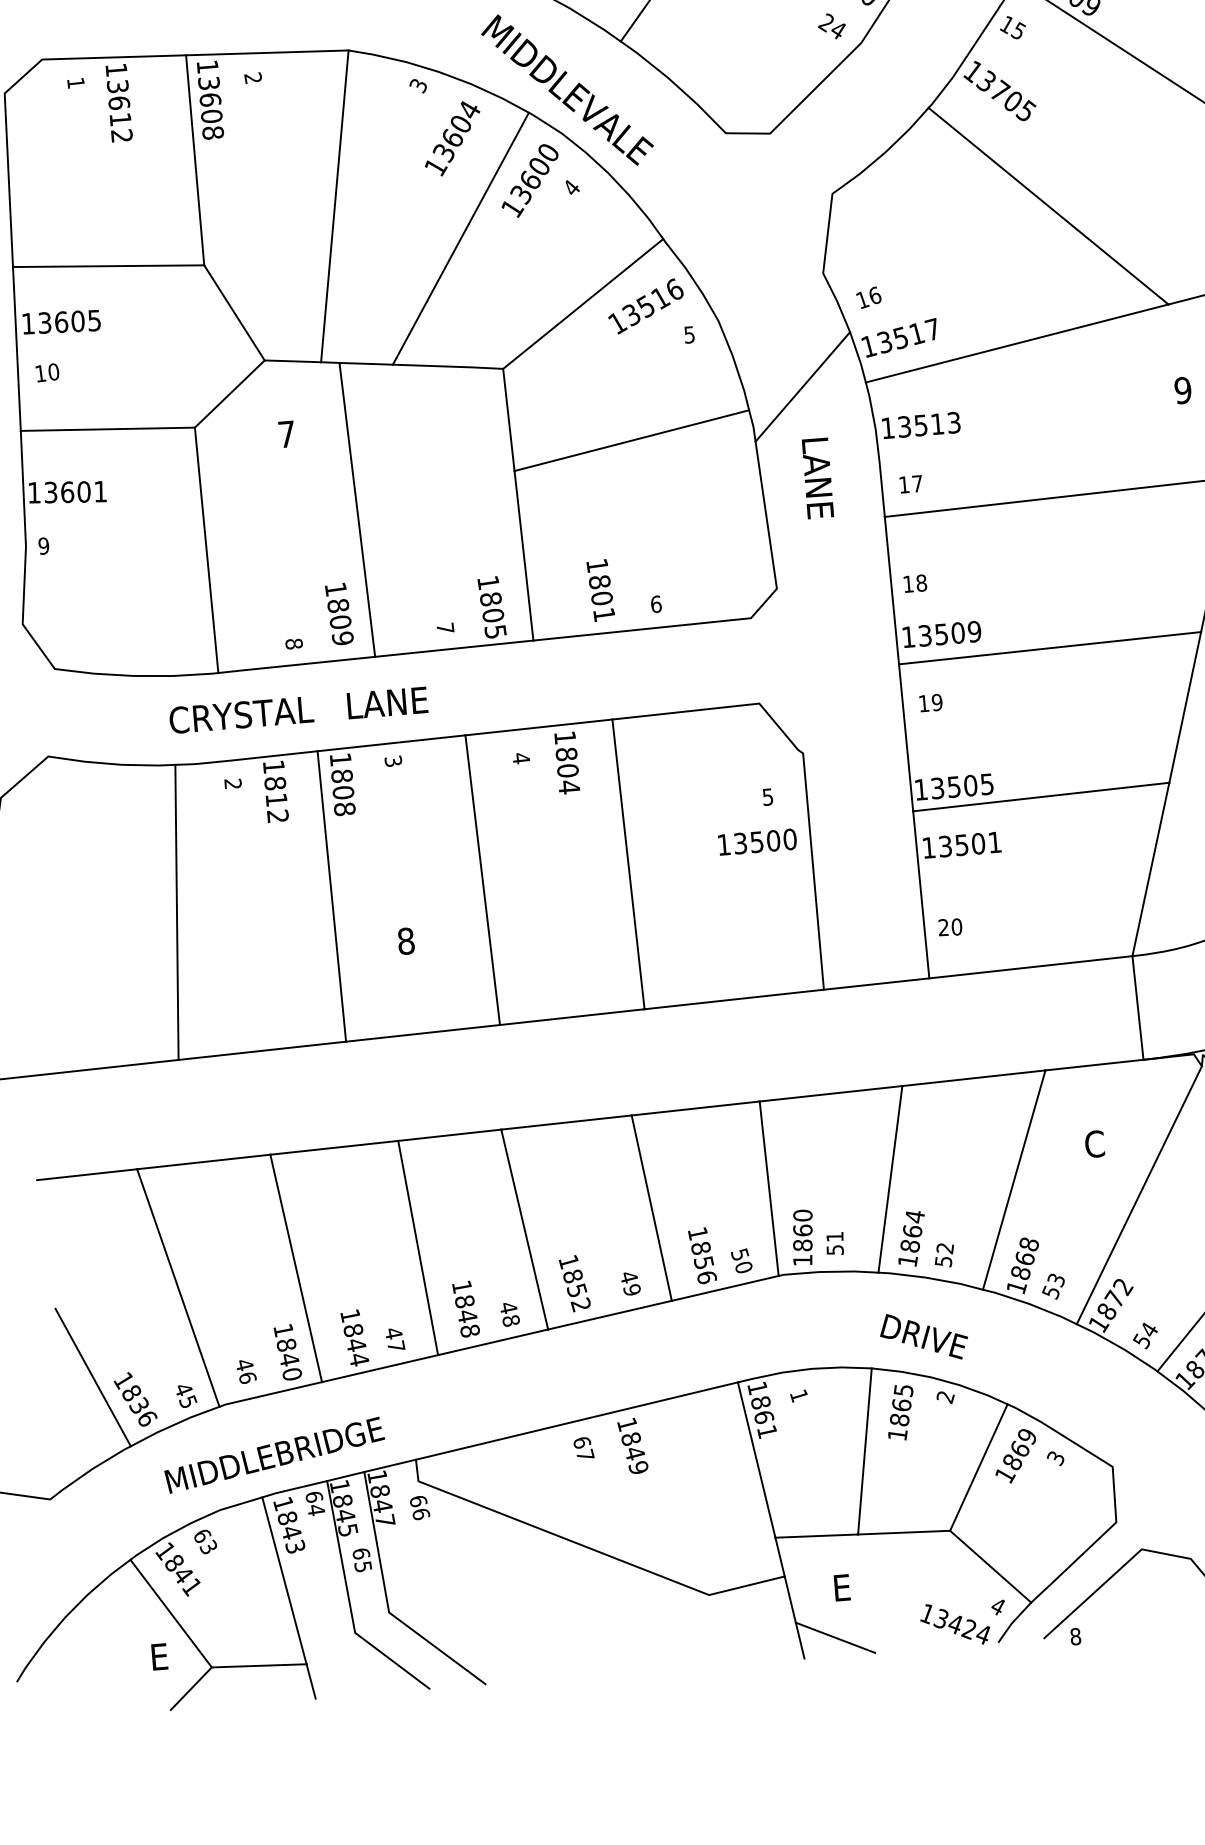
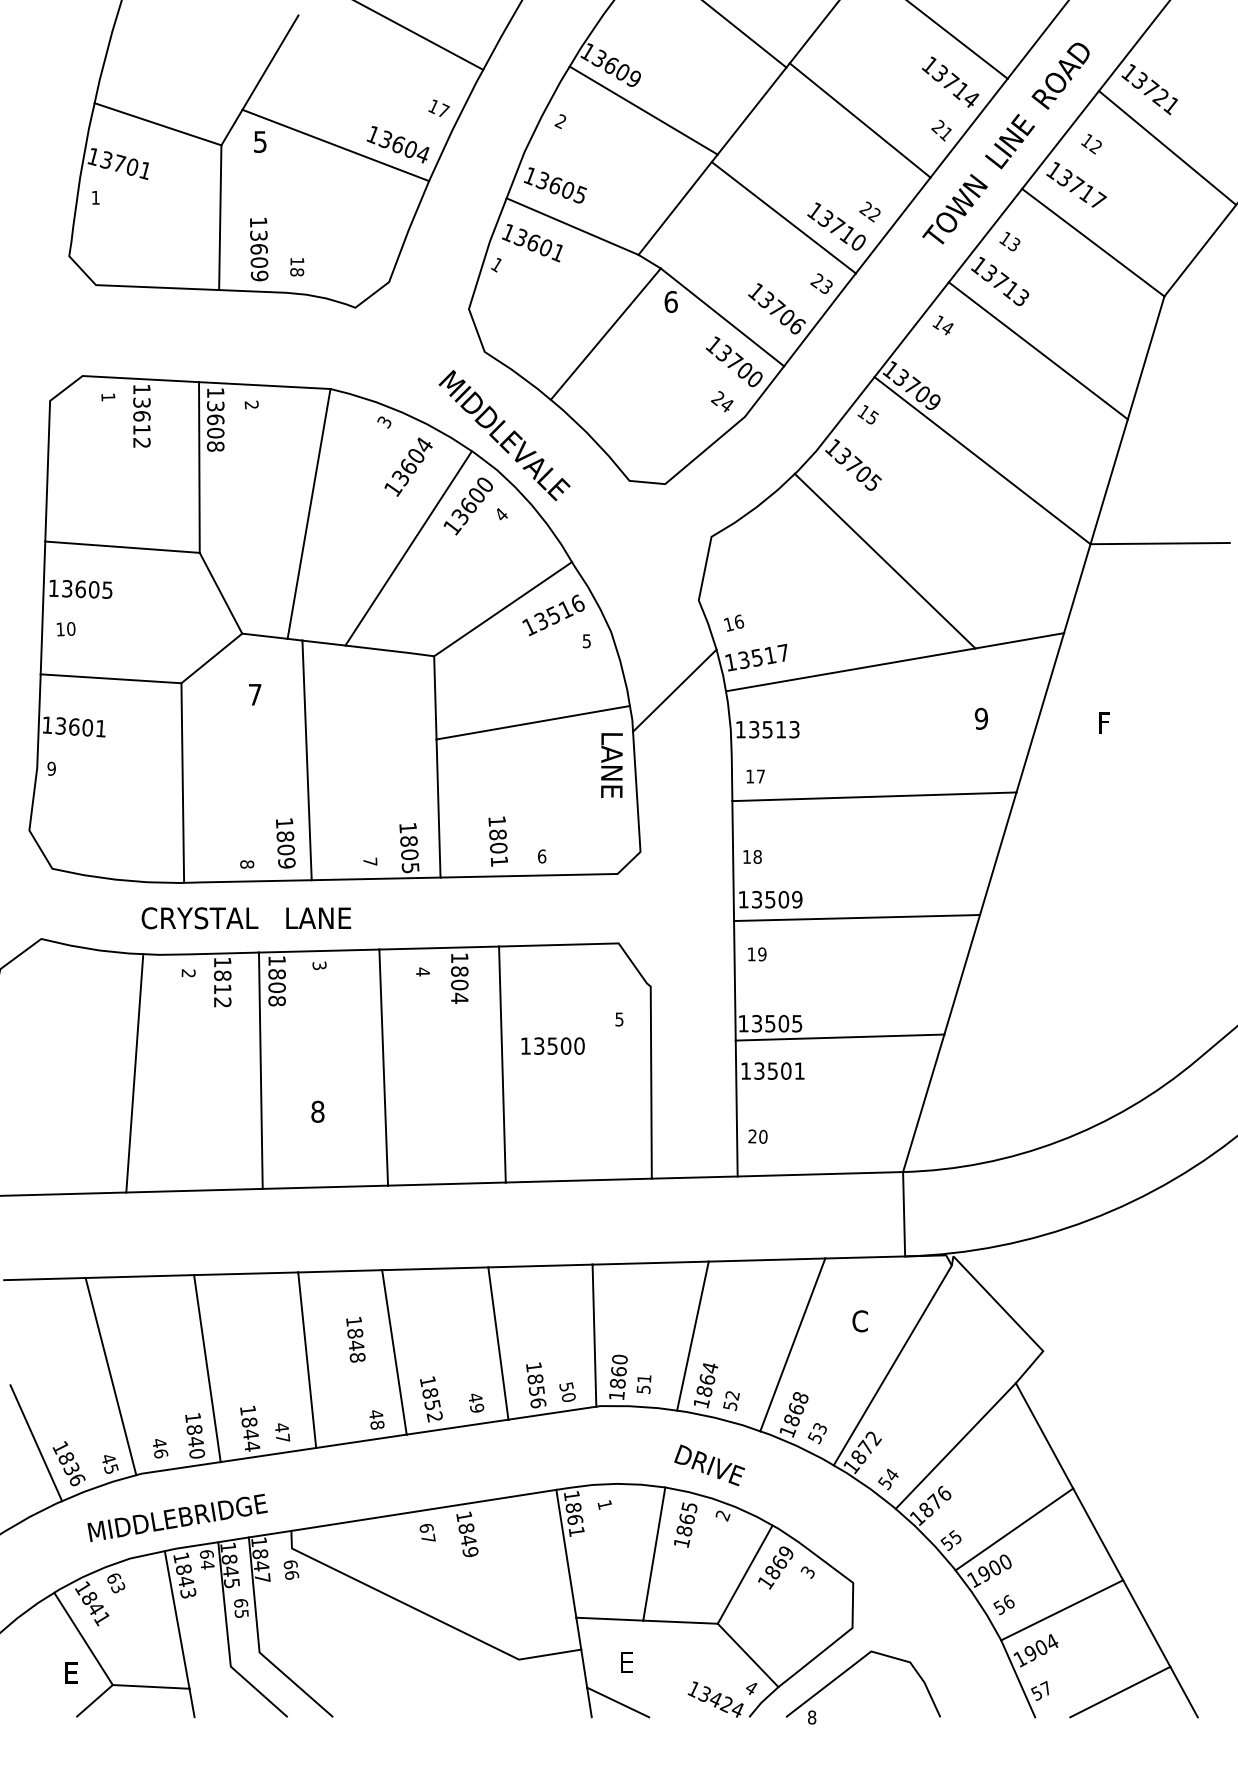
text: (817, 478) -> (611, 765), moved
text: (756, 841) -> (552, 1045), moved
text: (465, 1308) -> (355, 1339), moved

